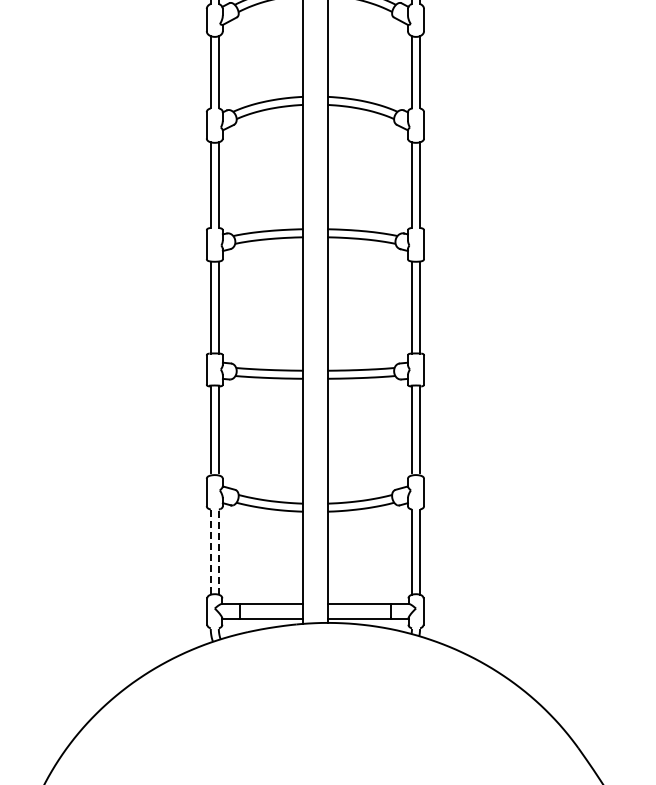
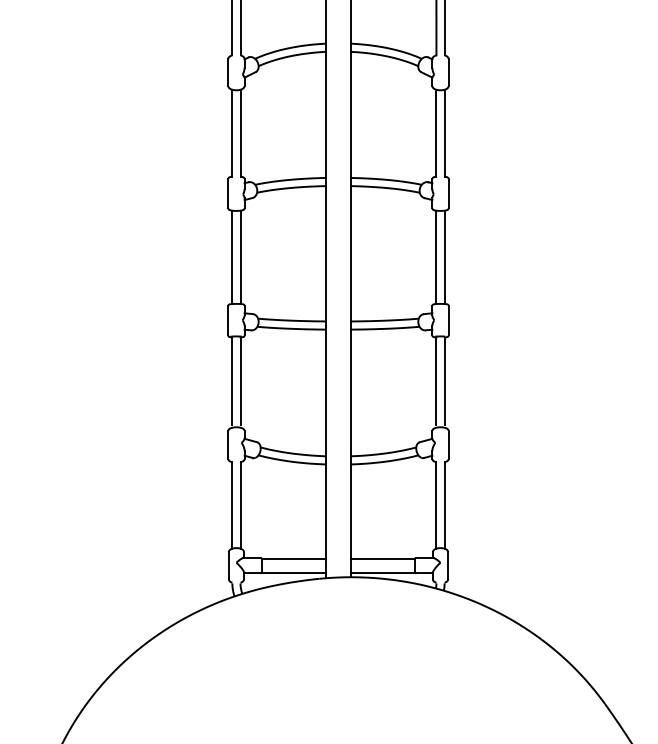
line: (210, 552) -> (232, 505), dashed -> solid
line: (218, 552) -> (240, 505), dashed -> solid

